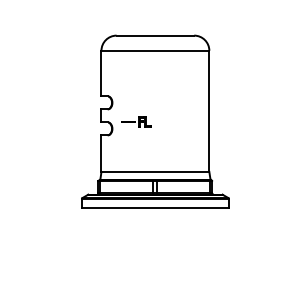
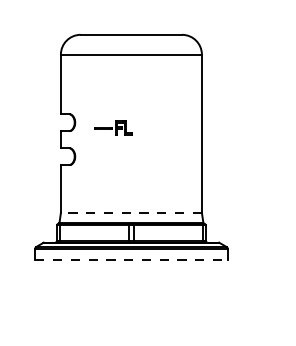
part: (136, 121) -> (113, 127), moved
line: (155, 171) -> (131, 212), solid -> dashed
line: (155, 208) -> (131, 260), solid -> dashed

